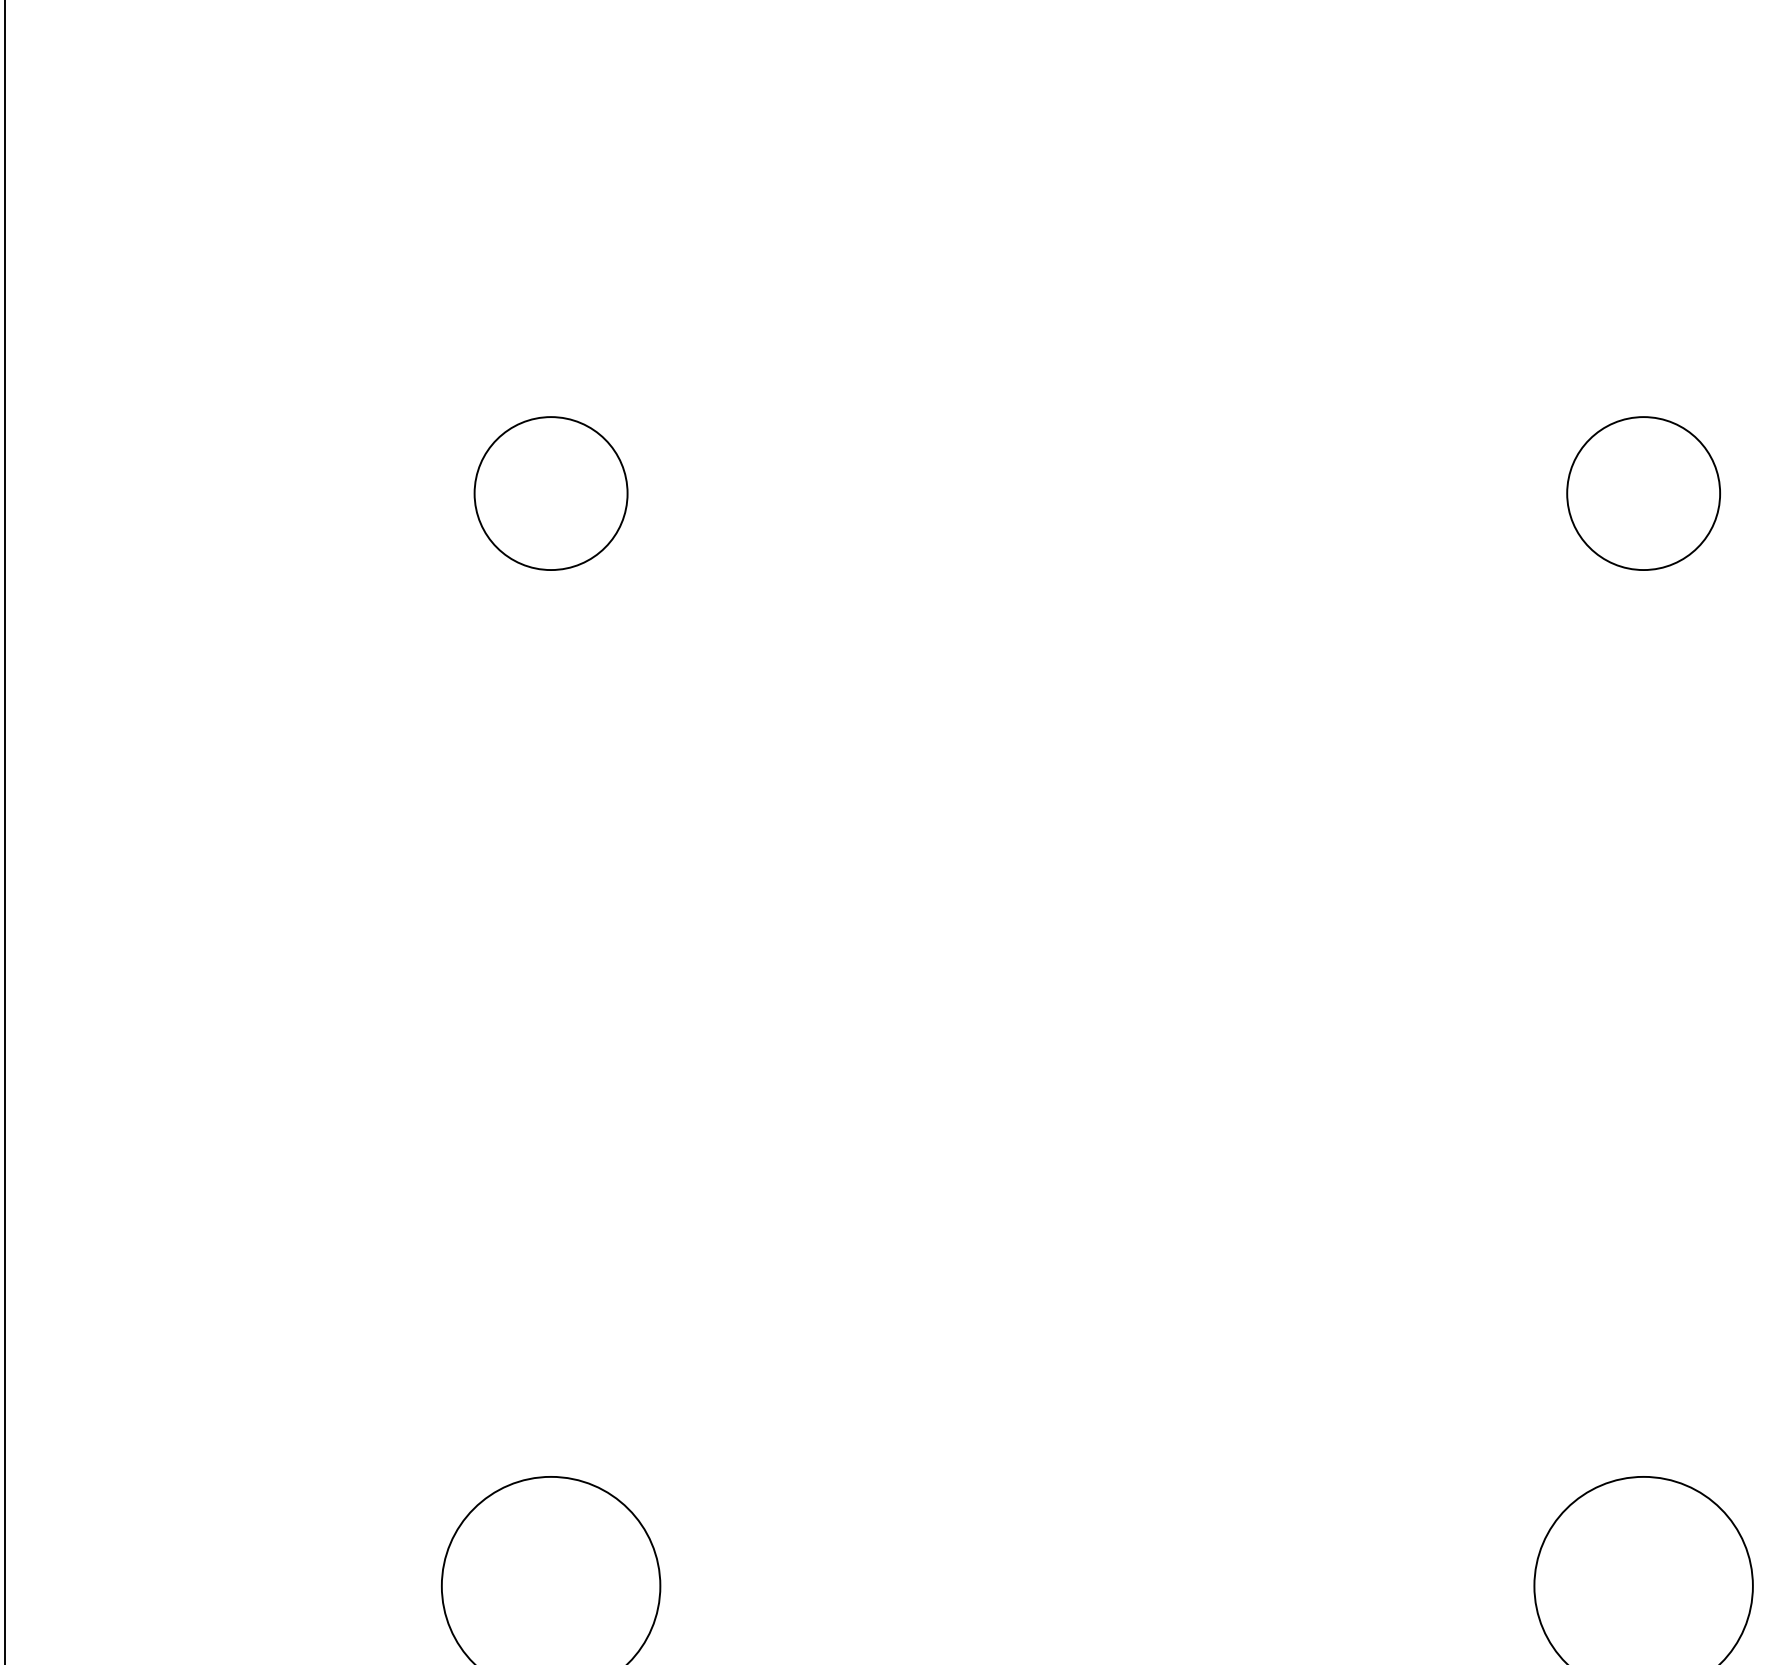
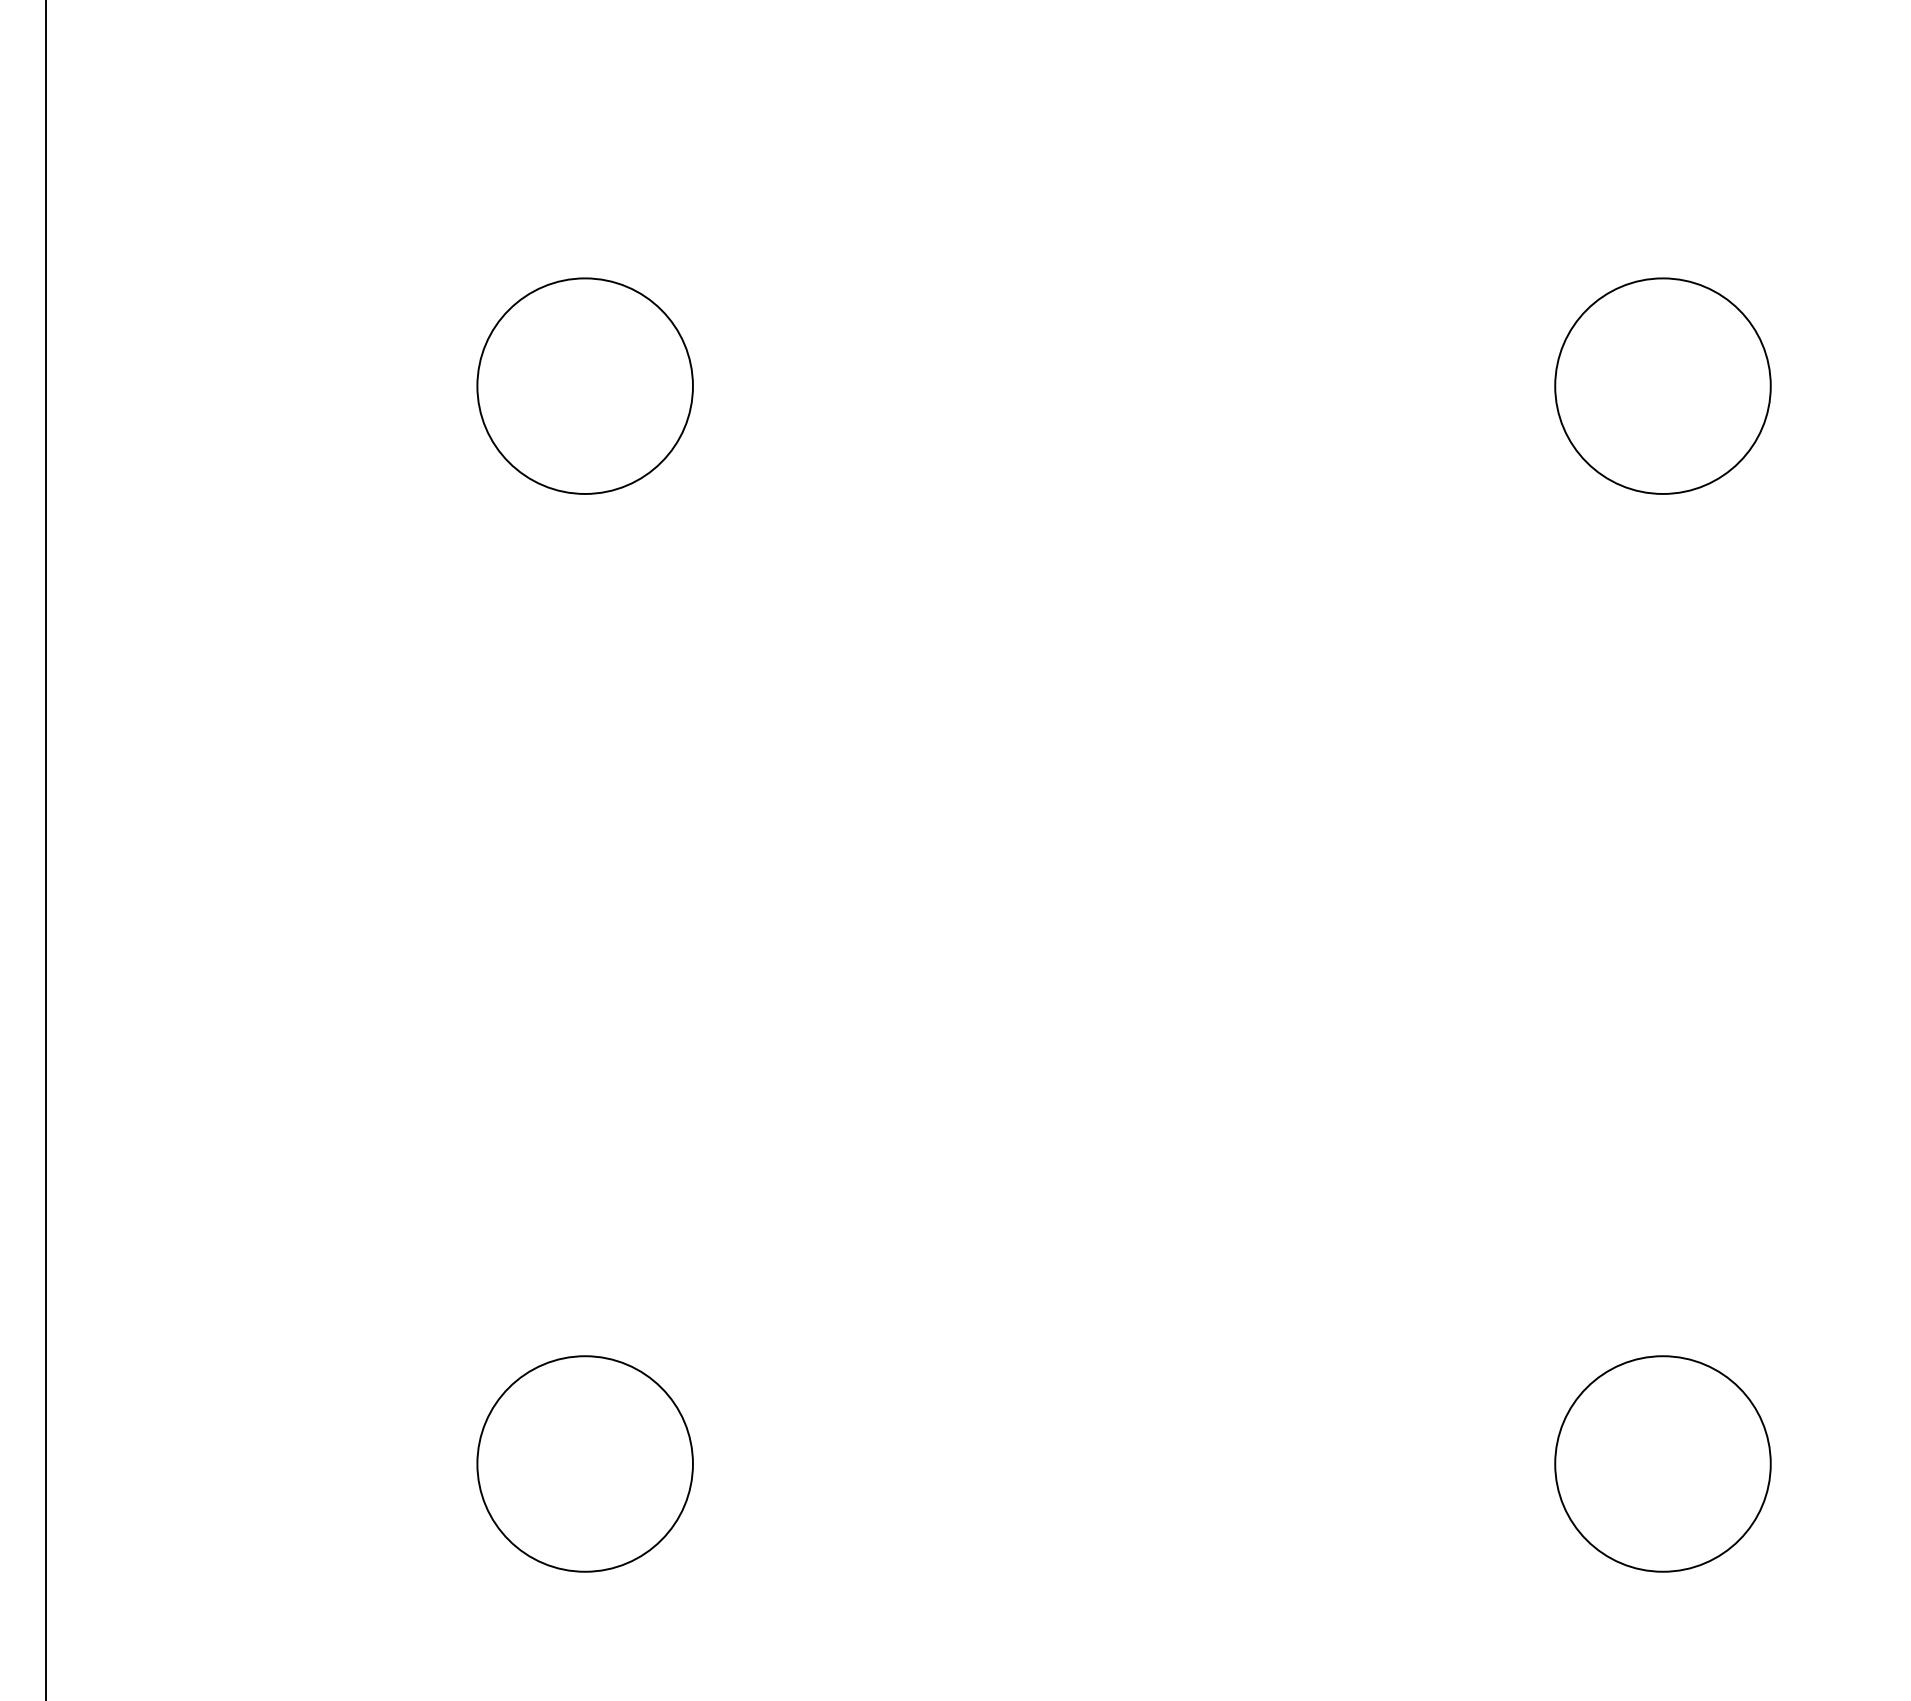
circle: (550, 492) -> (584, 385), size x1.43
circle: (1643, 492) -> (1662, 385), size x1.43

